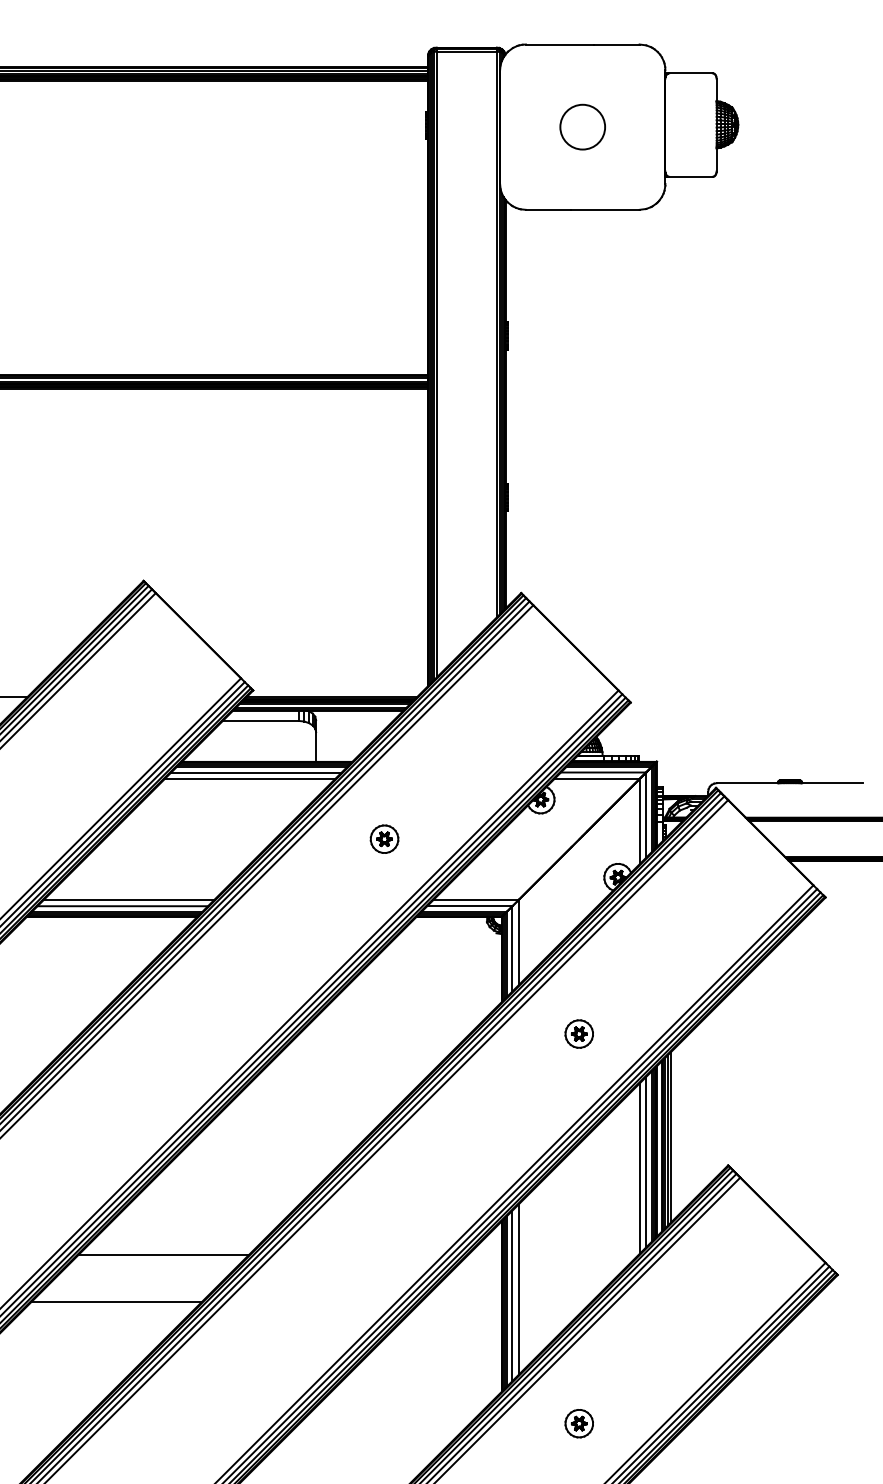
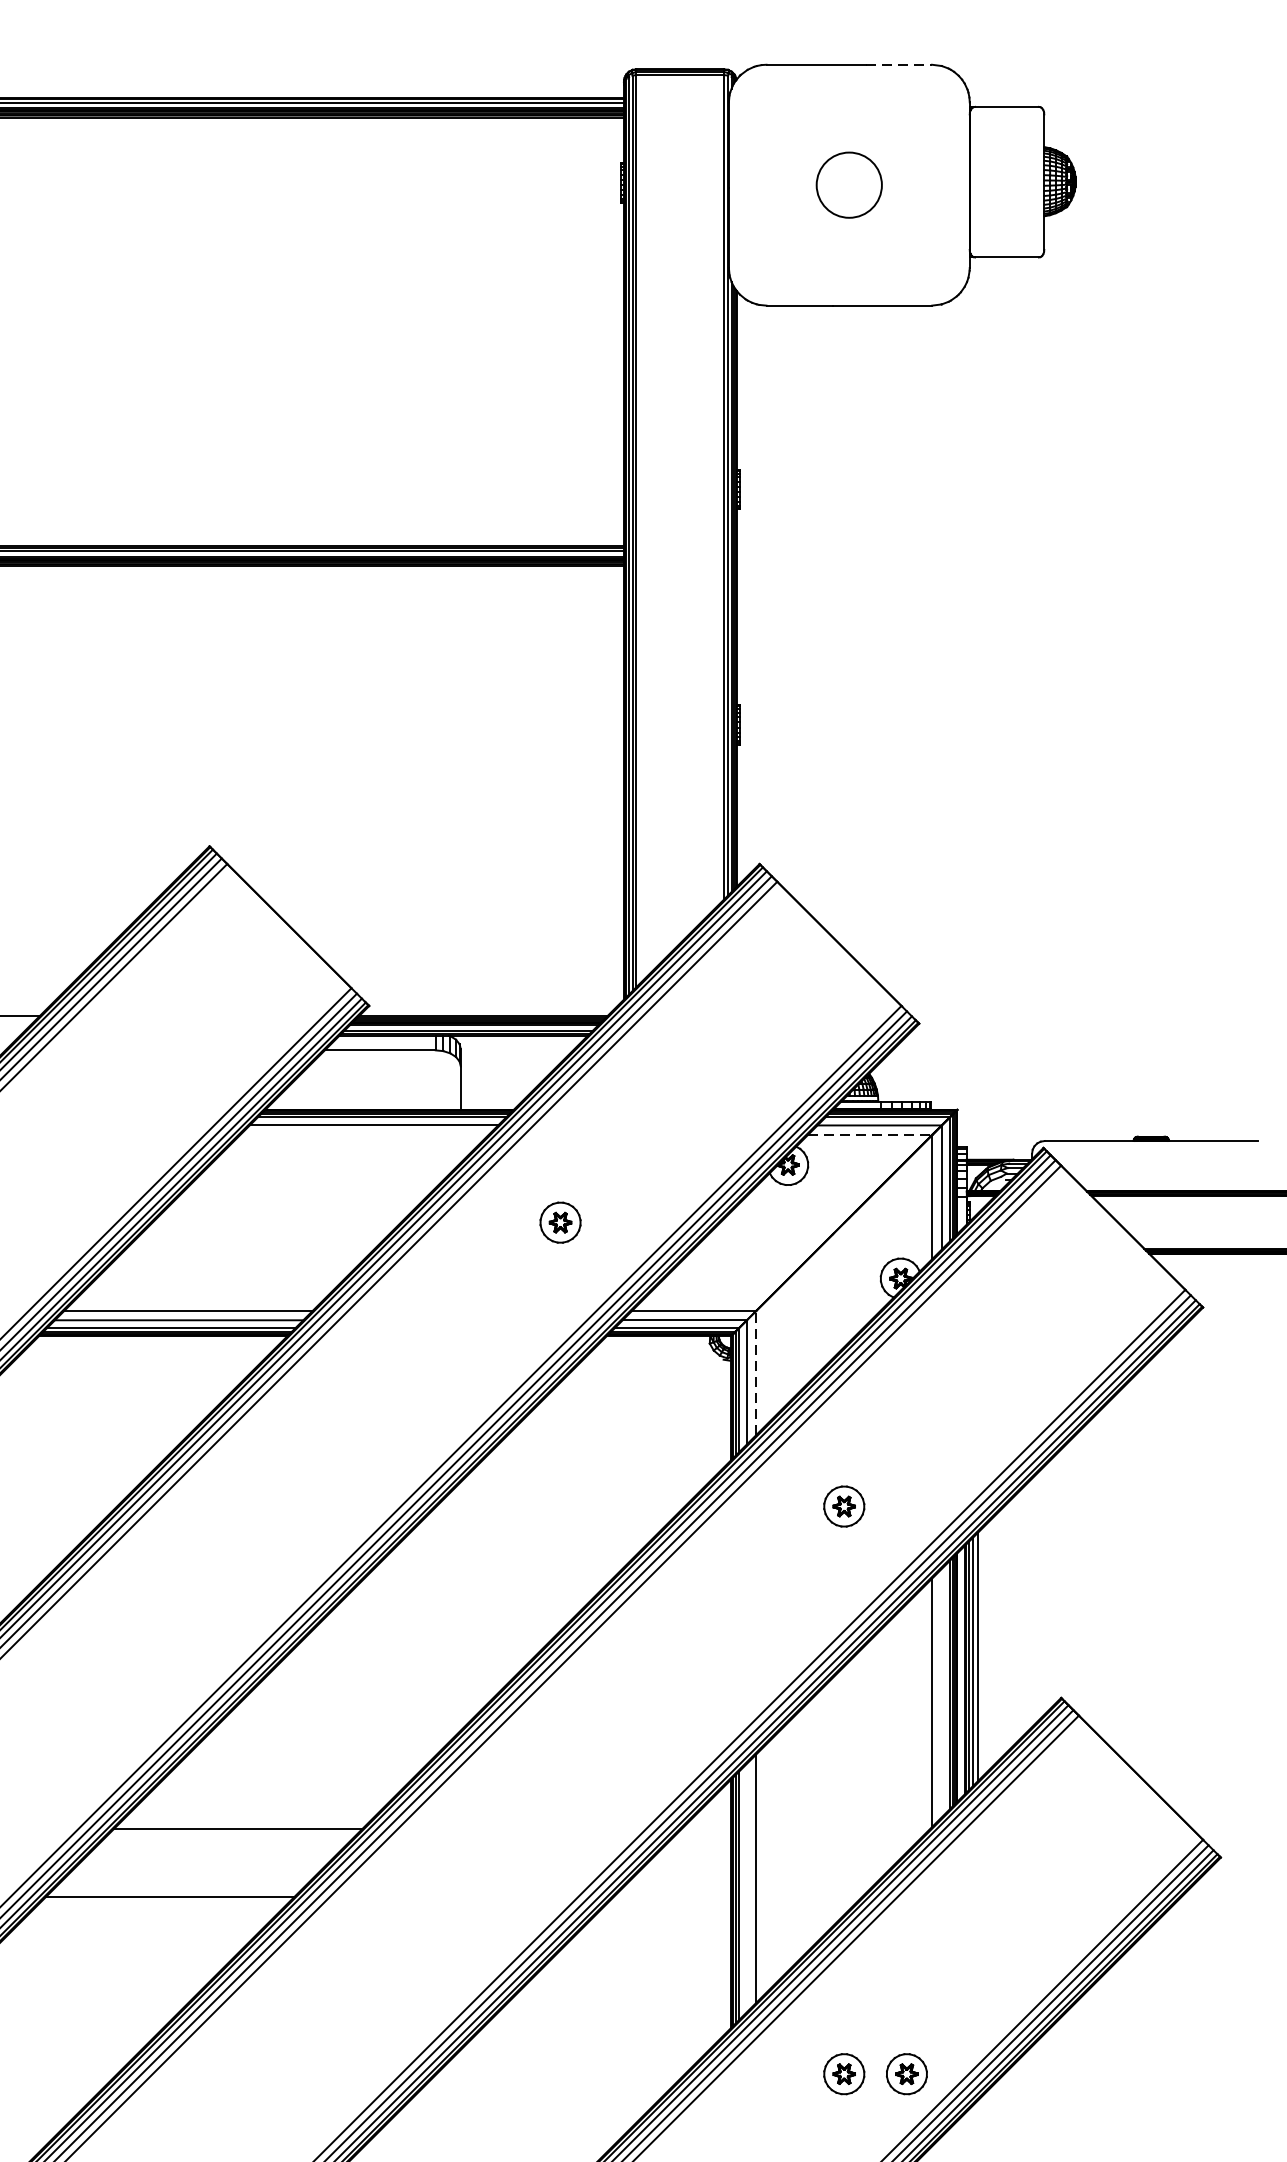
line: (616, 44) -> (898, 64), solid -> dashed
line: (249, 779) -> (363, 1135), removed
line: (596, 779) -> (869, 1135), solid -> dashed
line: (519, 942) -> (757, 1373), solid -> dashed
line: (646, 1161) -> (942, 1692), removed
line: (512, 1295) -> (746, 1887), removed
part: (621, 1423) -> (905, 2073), added

